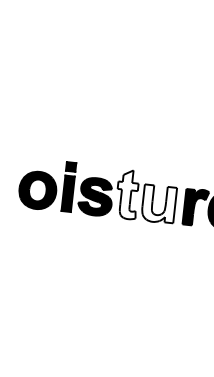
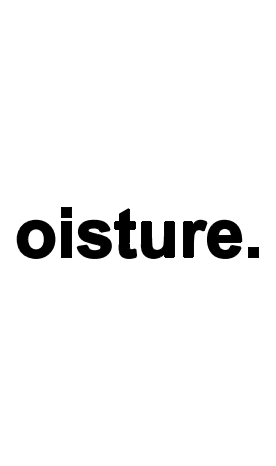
fill: (127, 193) -> (125, 232), added
fill: (158, 203) -> (157, 239), added

